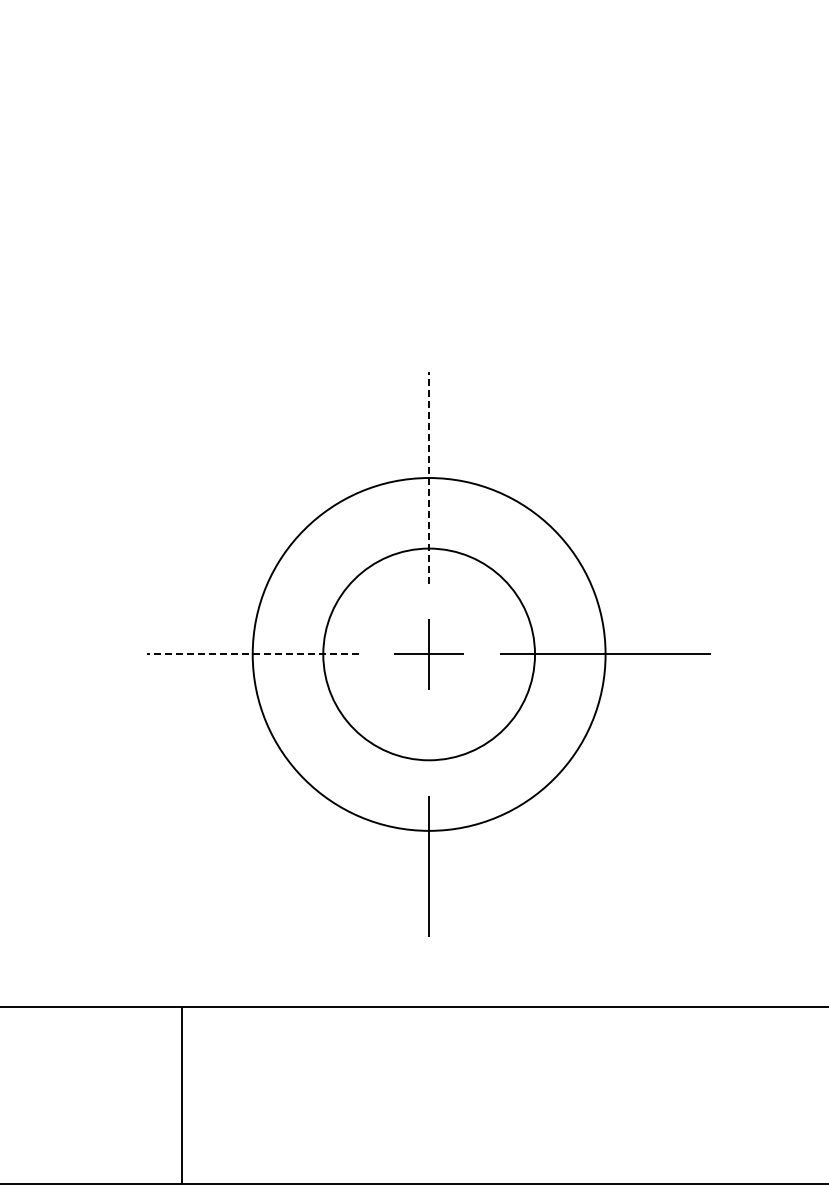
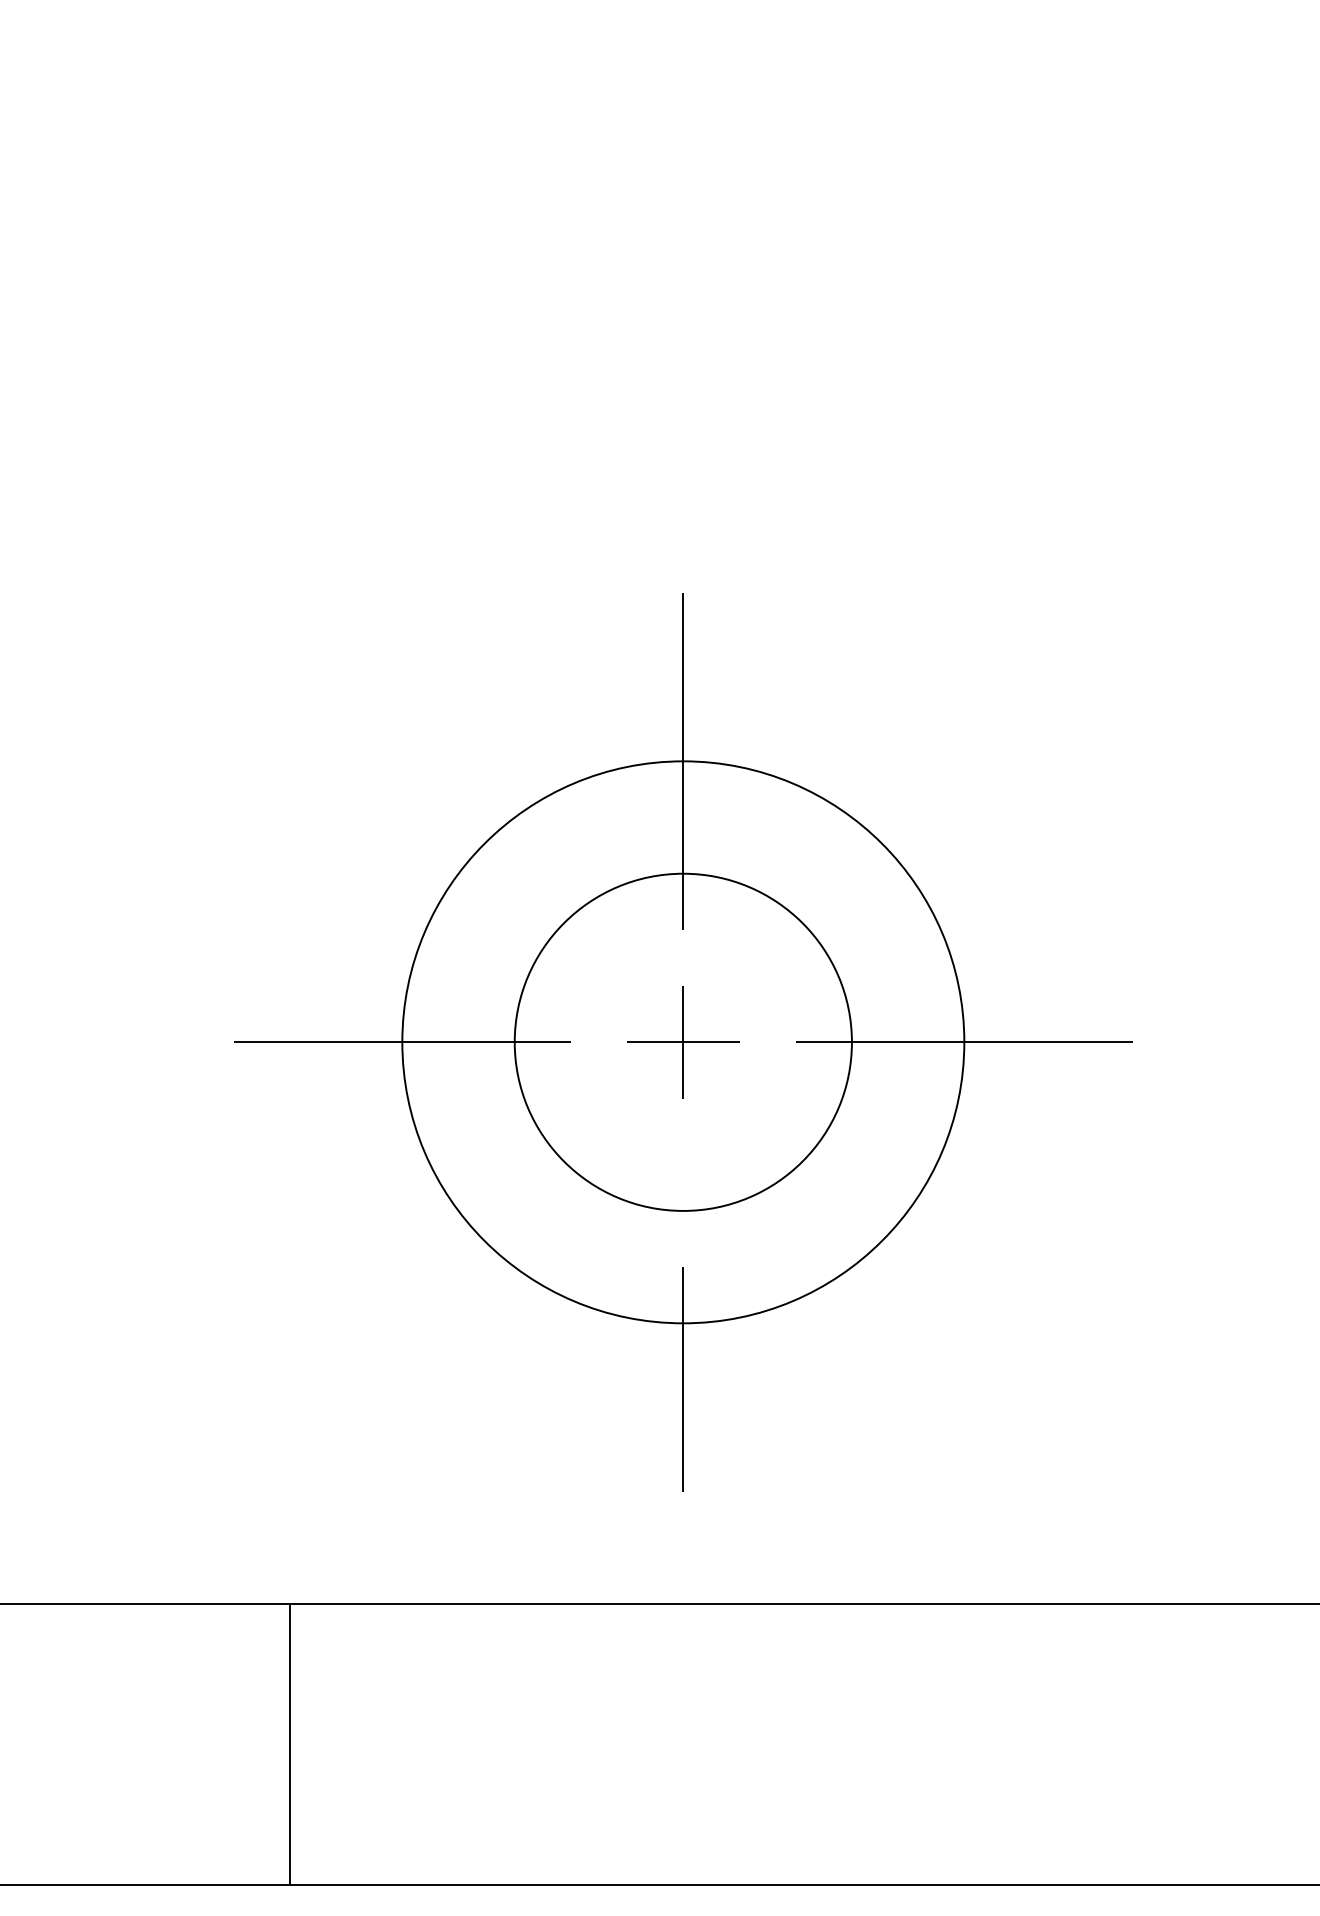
line: (429, 478) -> (683, 762), dashed -> solid
line: (252, 654) -> (401, 1042), dashed -> solid

